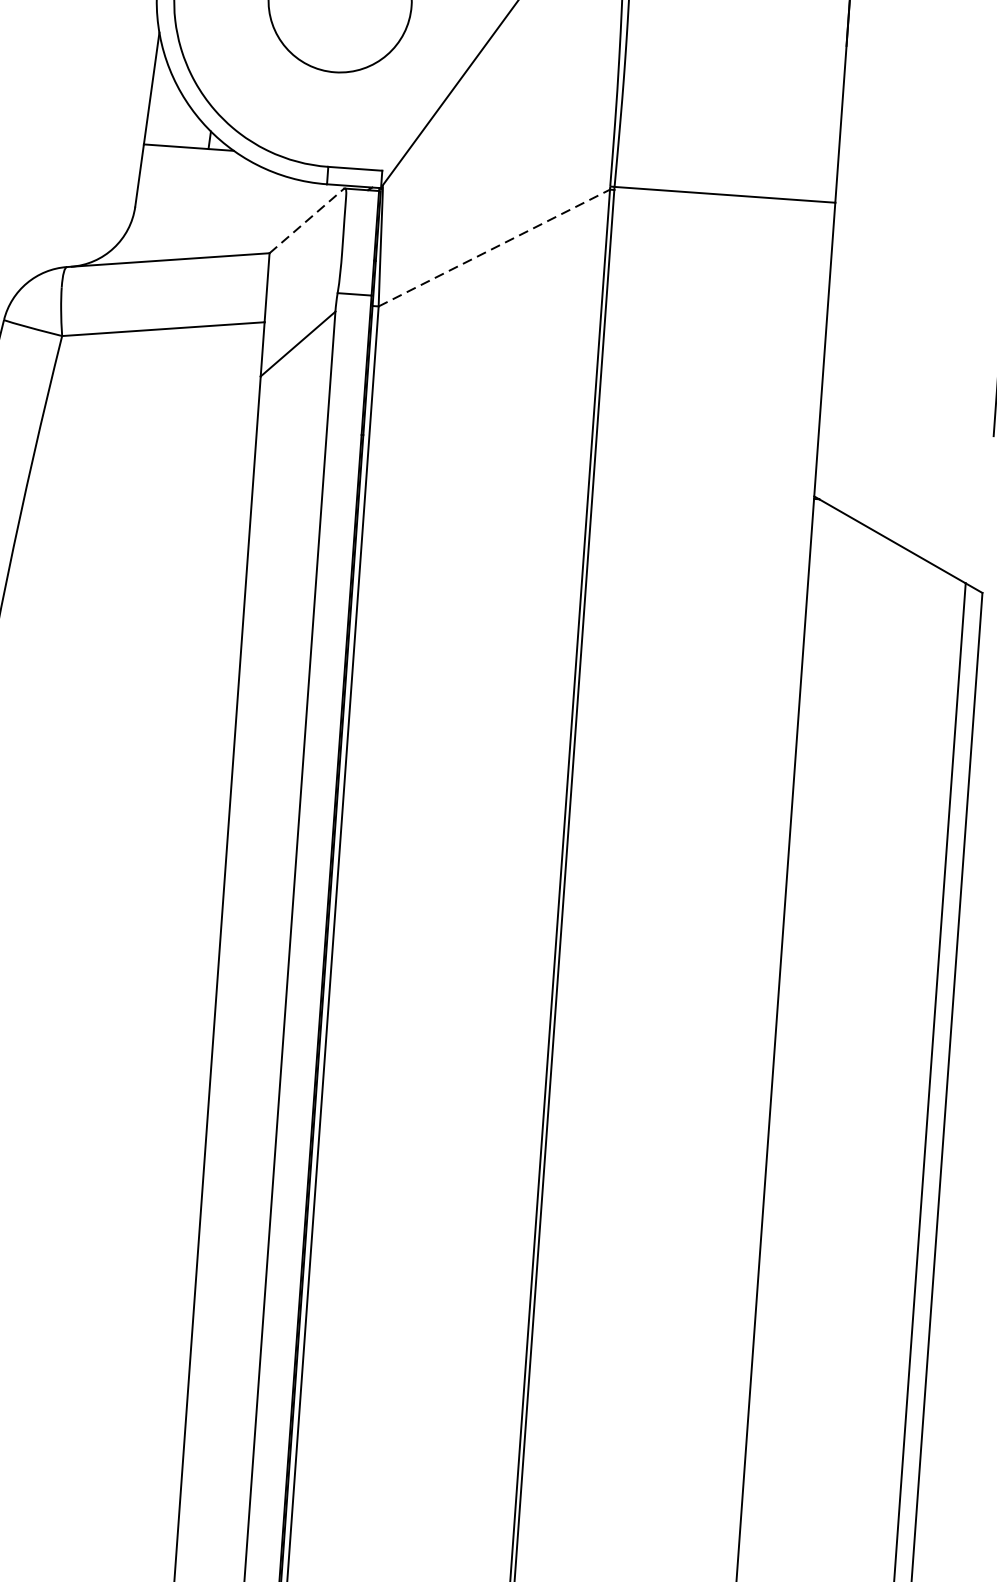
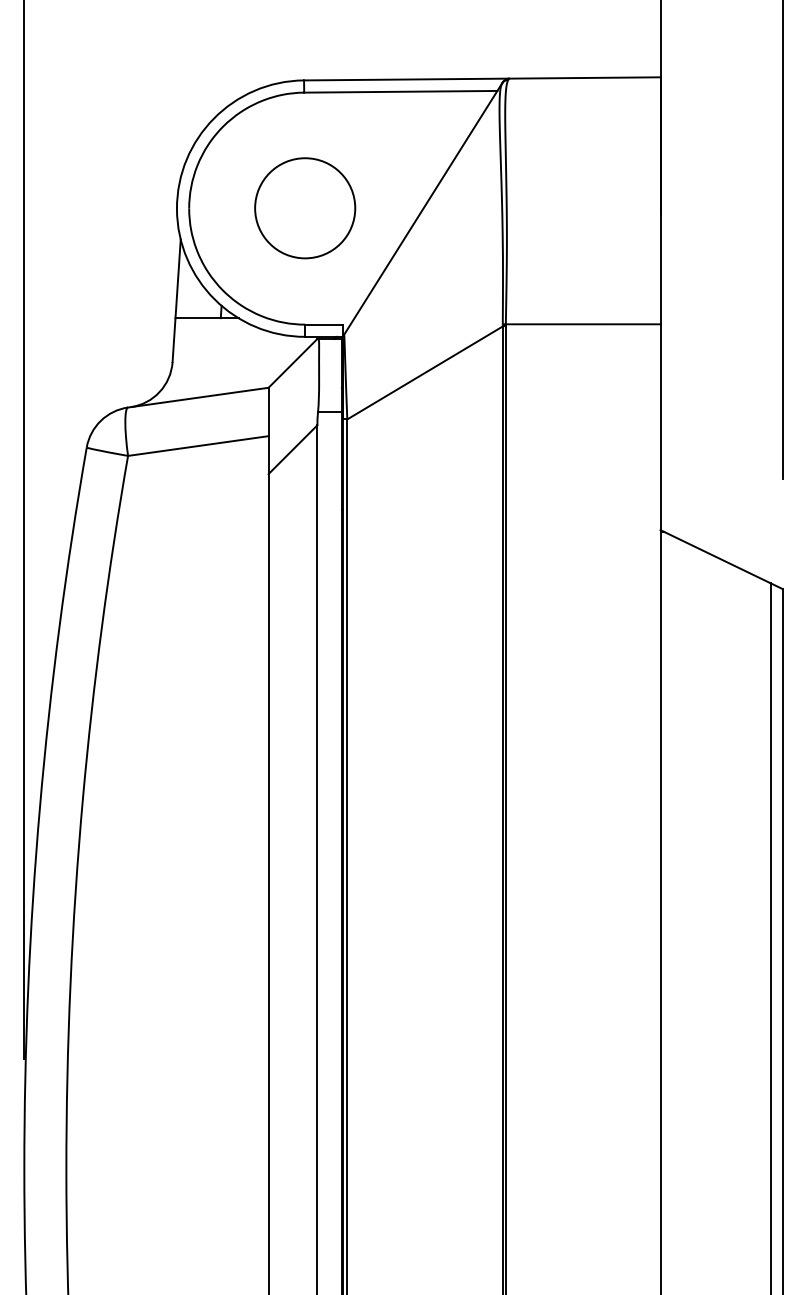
line: (306, 221) -> (292, 363), dashed -> solid
line: (495, 247) -> (425, 372), dashed -> solid

